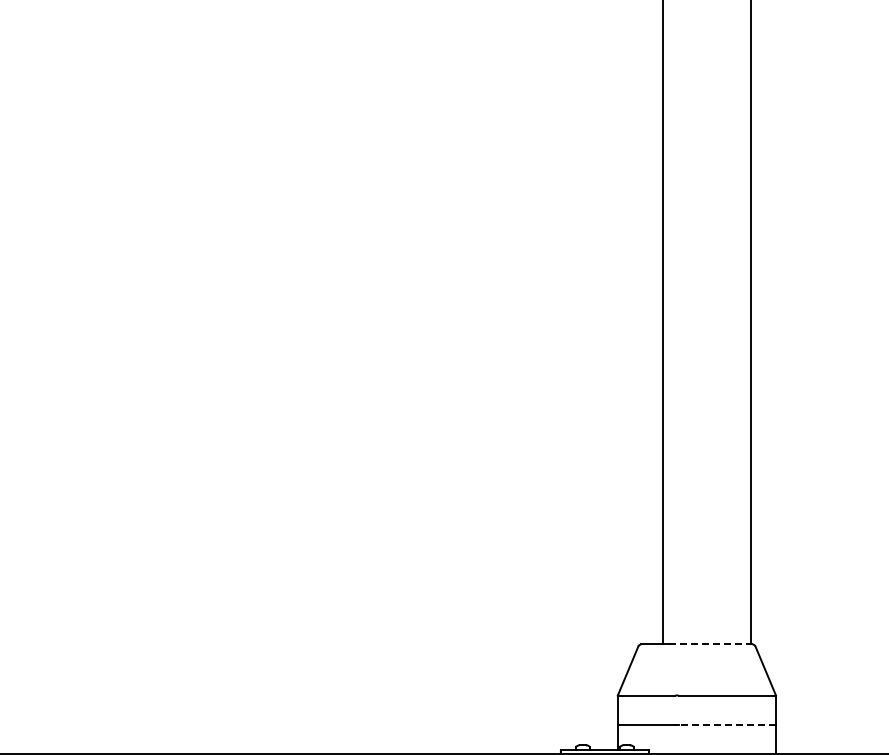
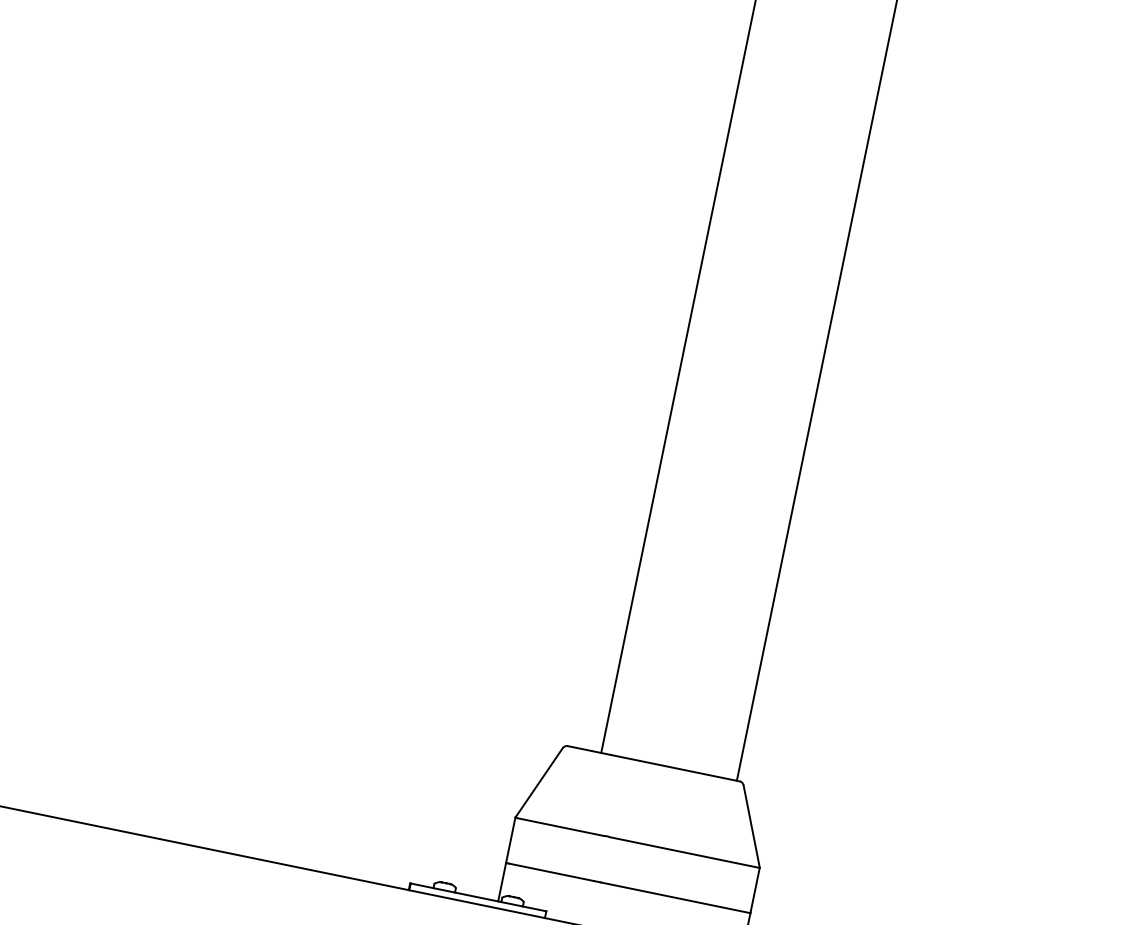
line: (710, 644) -> (674, 768), dashed -> solid
line: (726, 724) -> (674, 896), dashed -> solid

